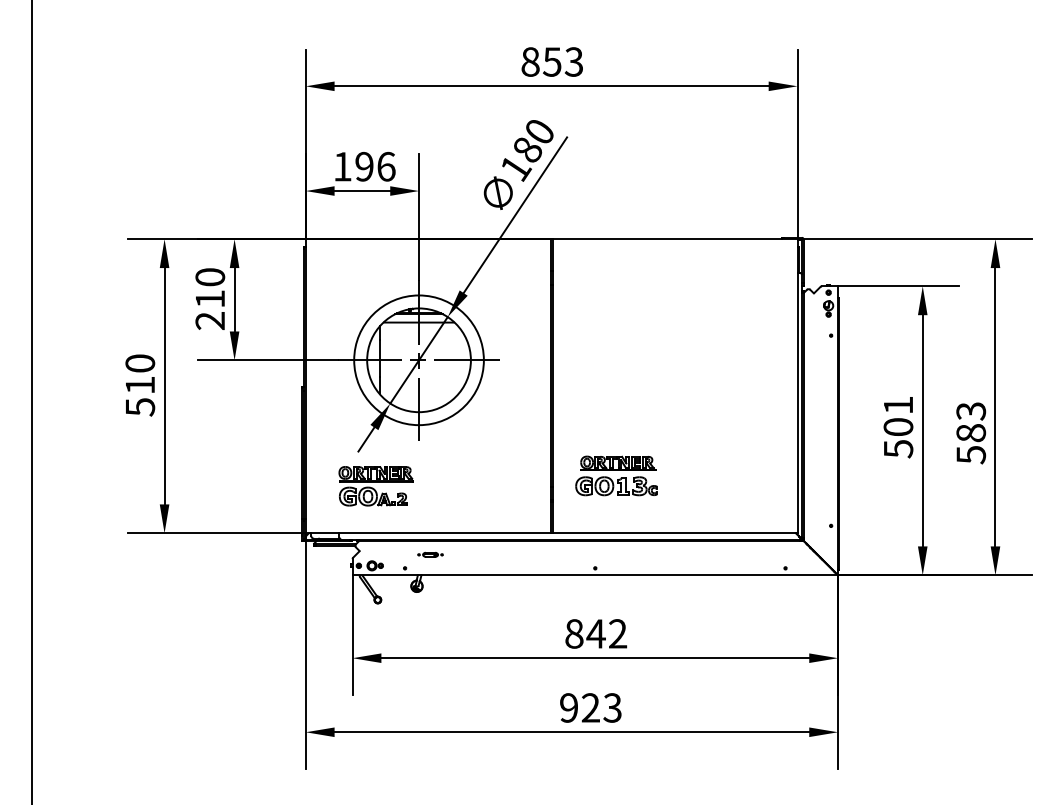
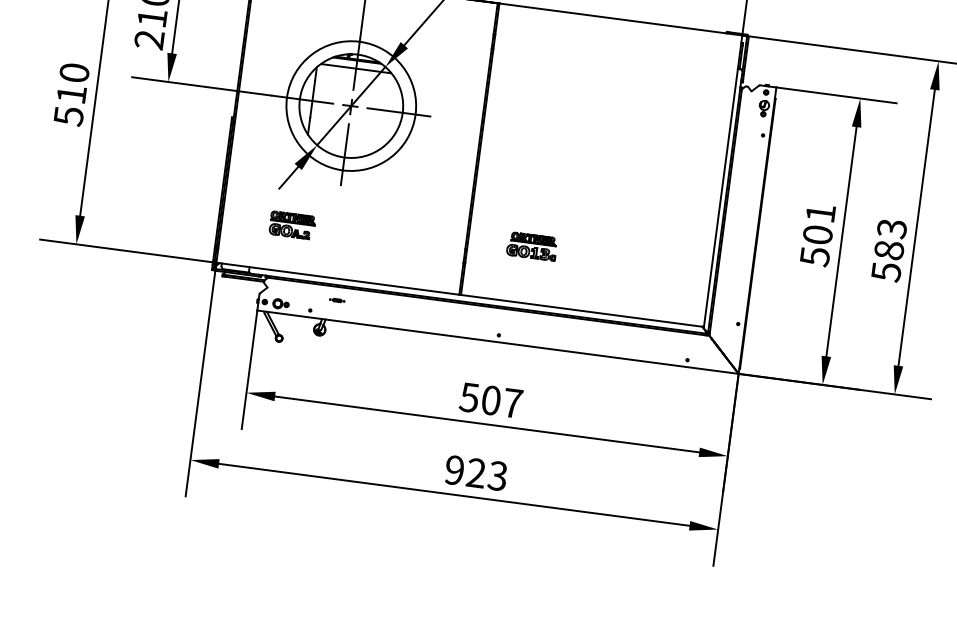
part: (616, 475) -> (532, 246), size x0.6
part: (375, 486) -> (291, 225), size x0.6
part: (430, 554) -> (337, 300), size x0.6
text: (596, 633) -> (491, 400), 842 -> 507

